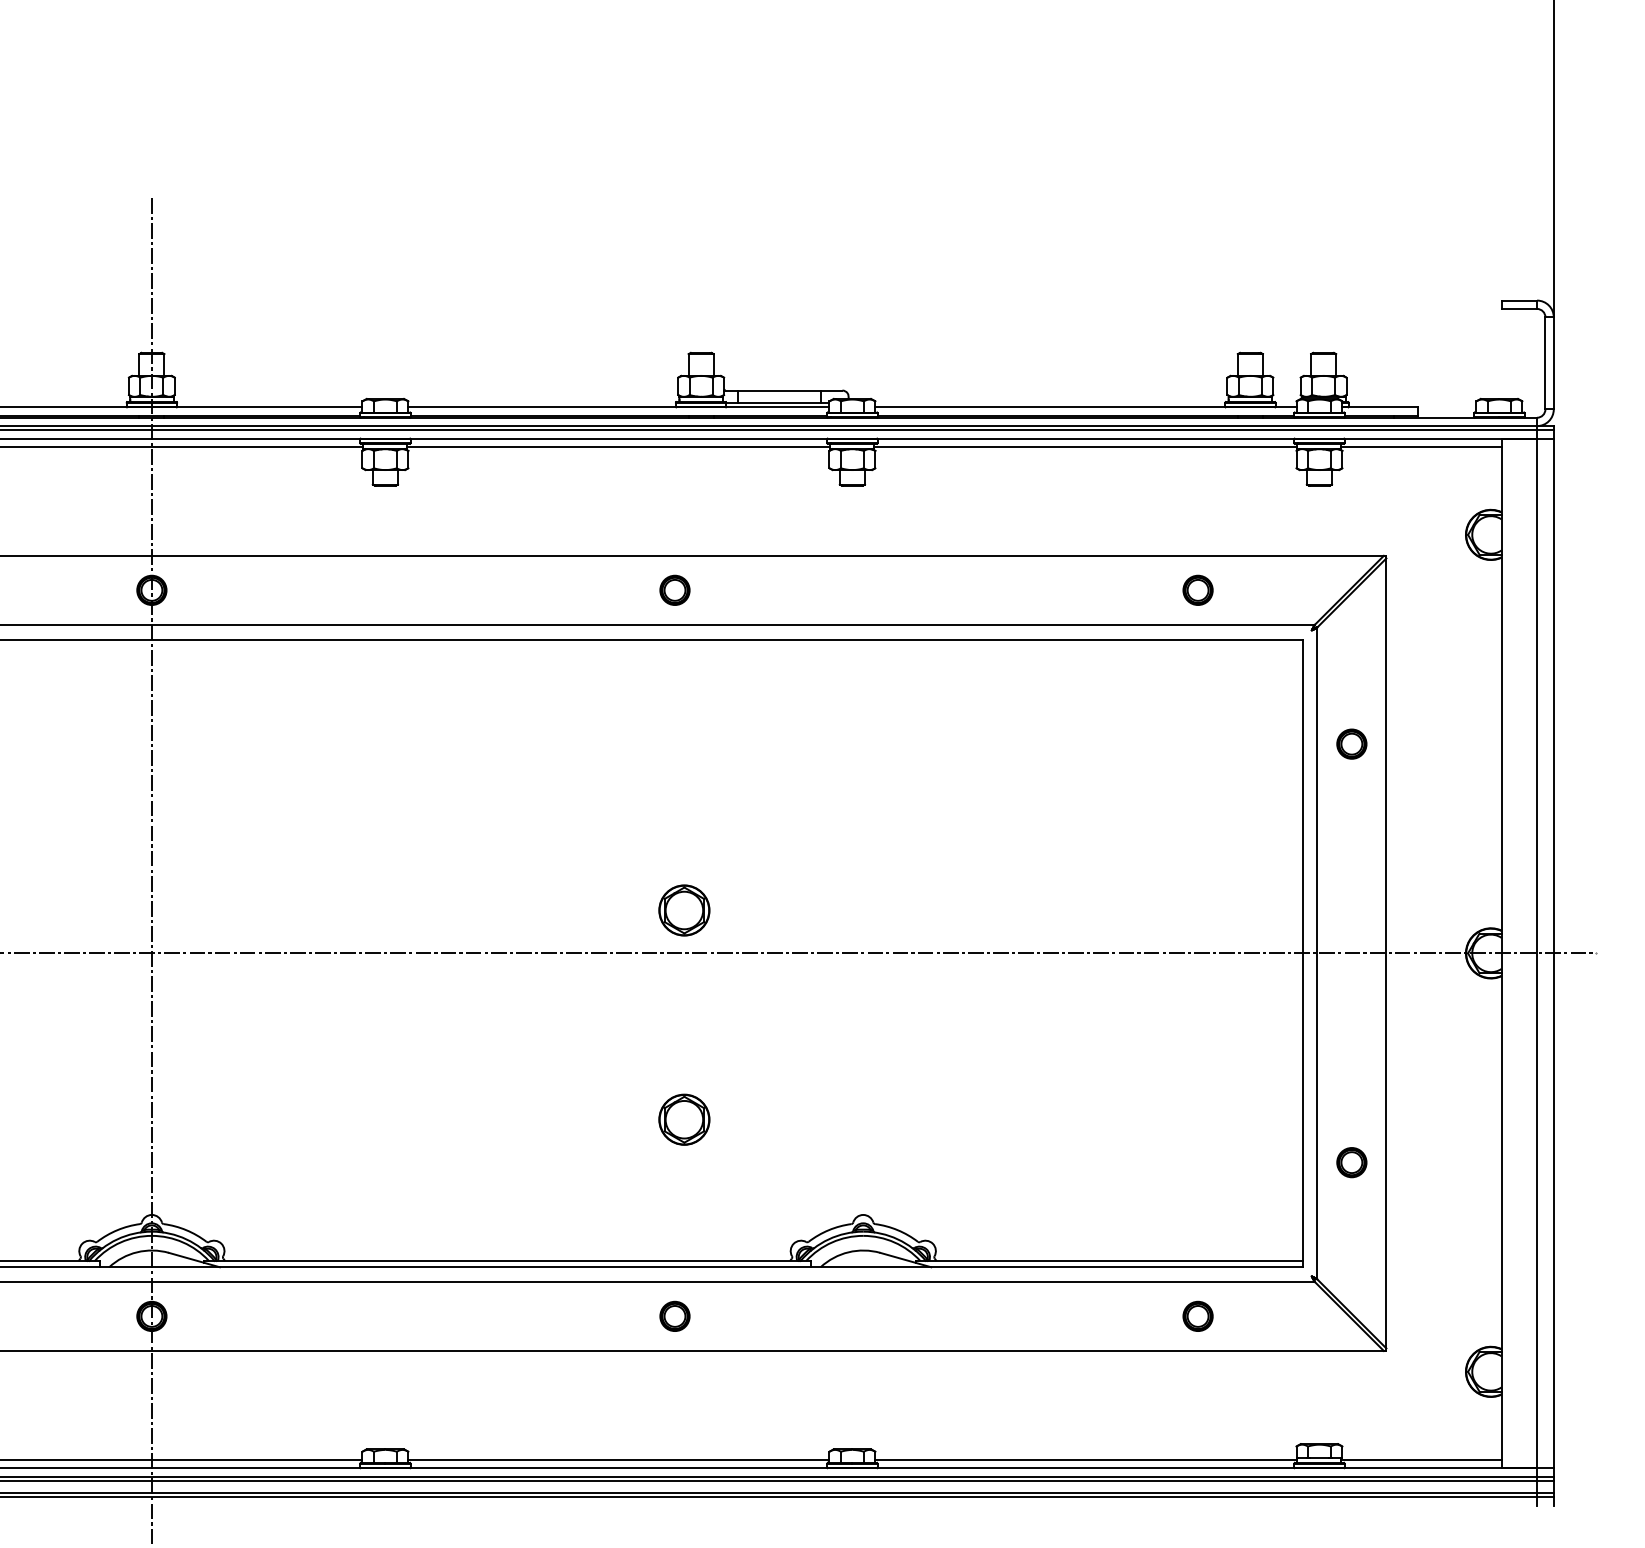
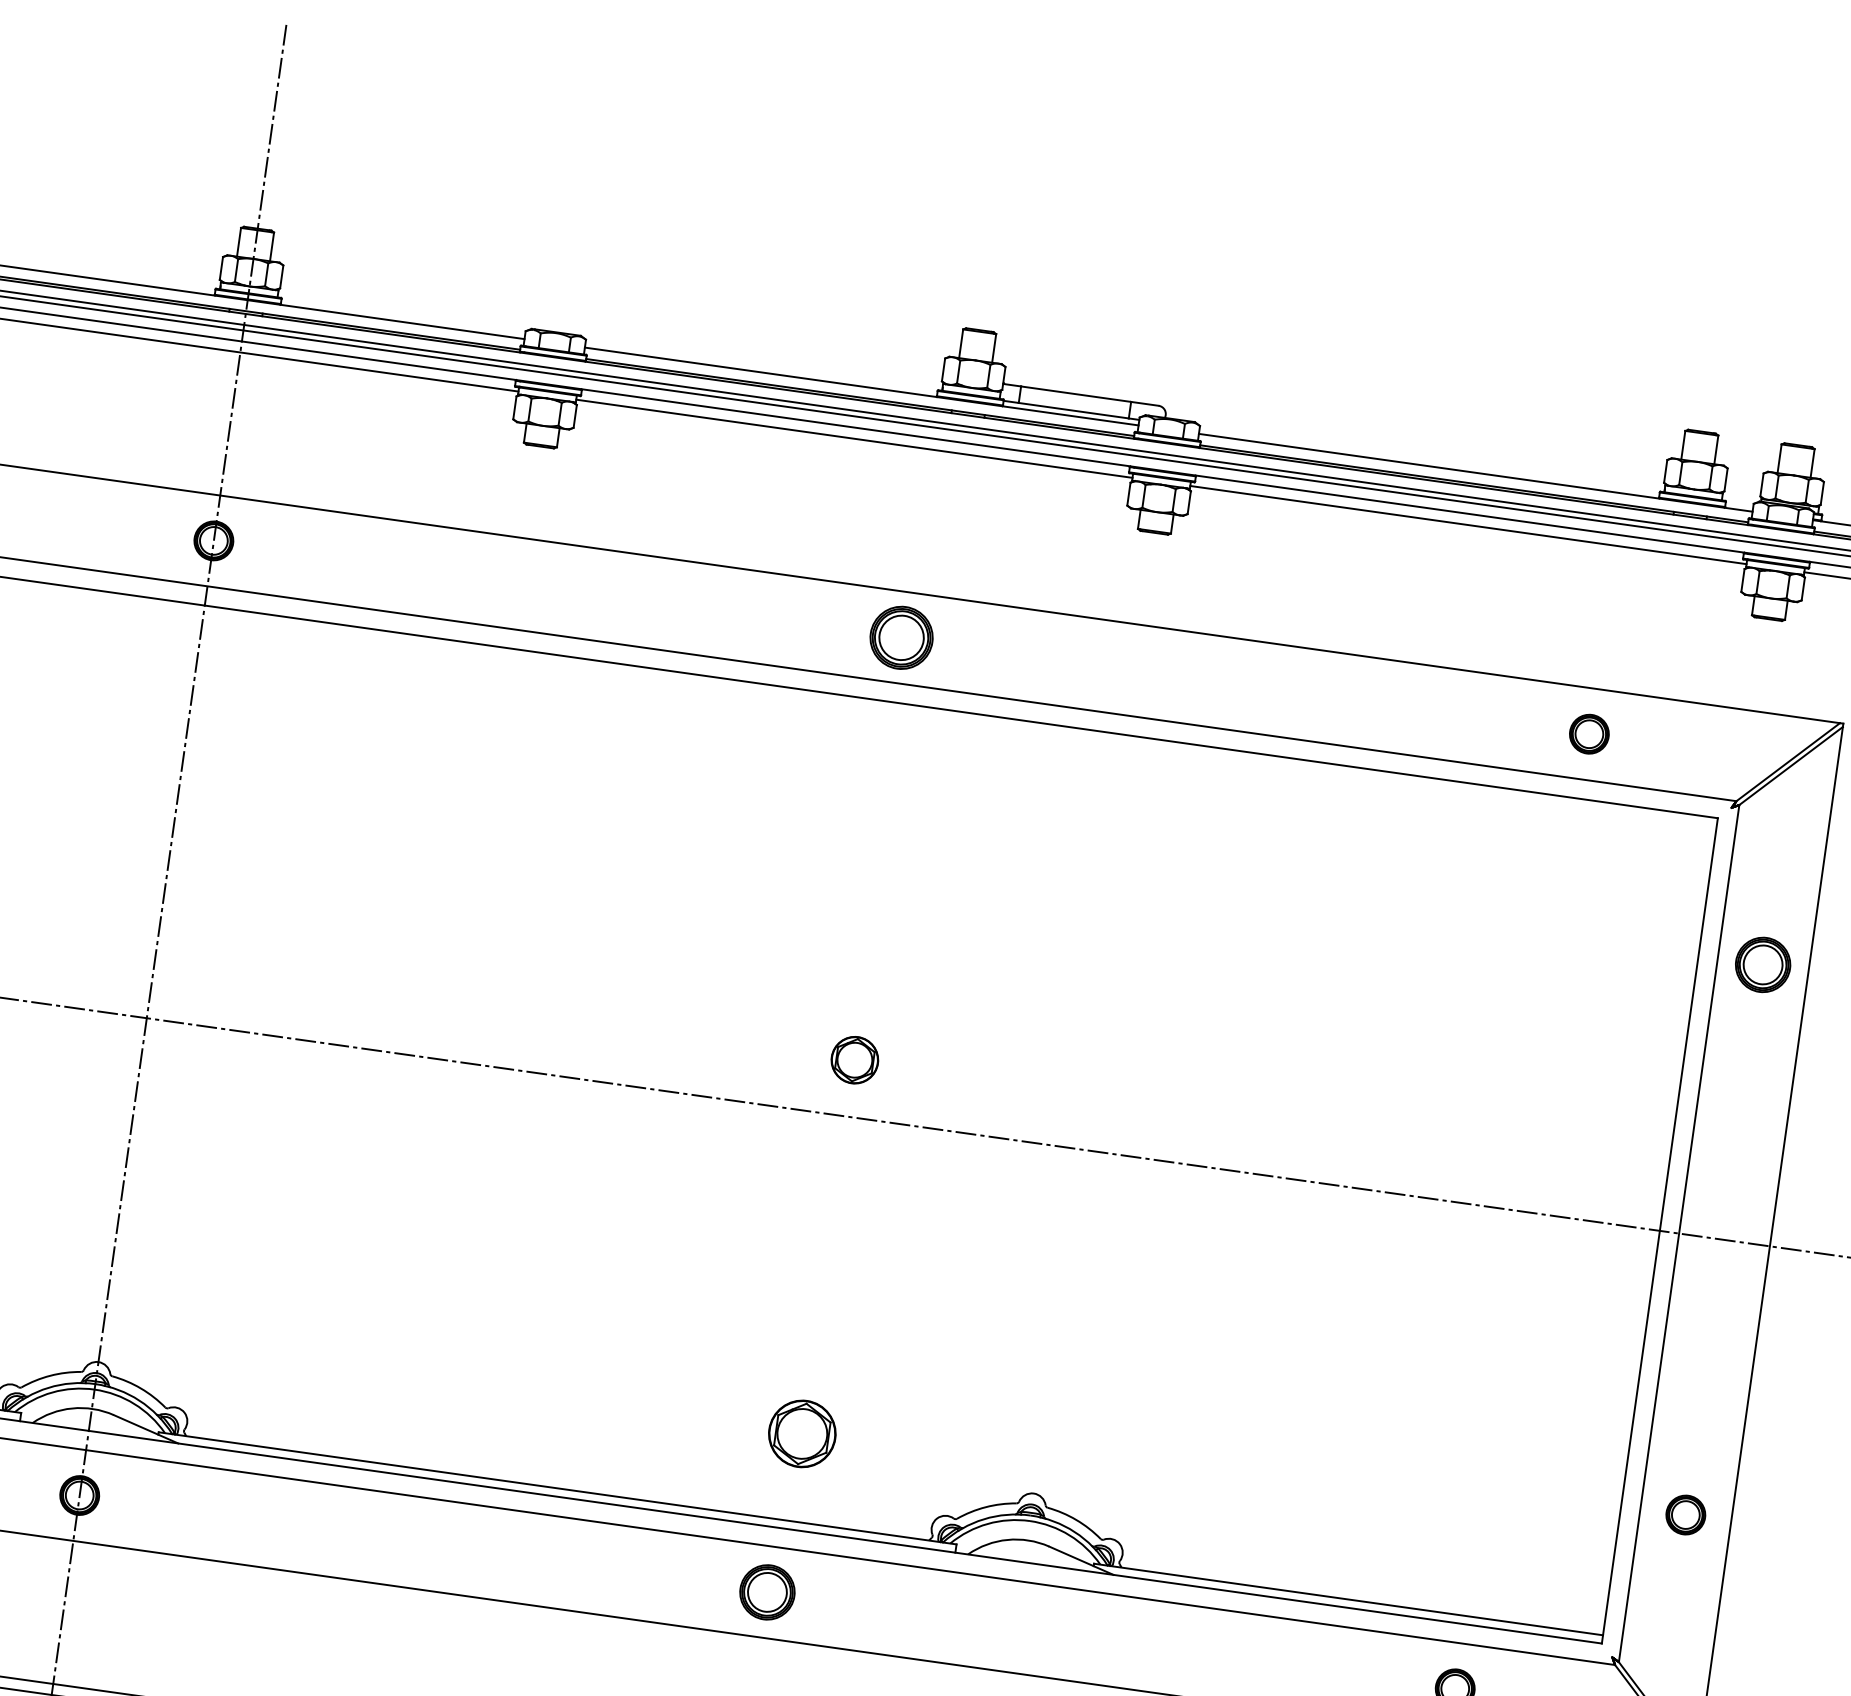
part: (674, 589) -> (901, 636), size x1.6
part: (1351, 743) -> (1762, 963), size x1.4
part: (684, 910) -> (854, 1060), size x0.7
part: (684, 1119) -> (802, 1433), moved
part: (674, 1315) -> (766, 1590), size x1.4

